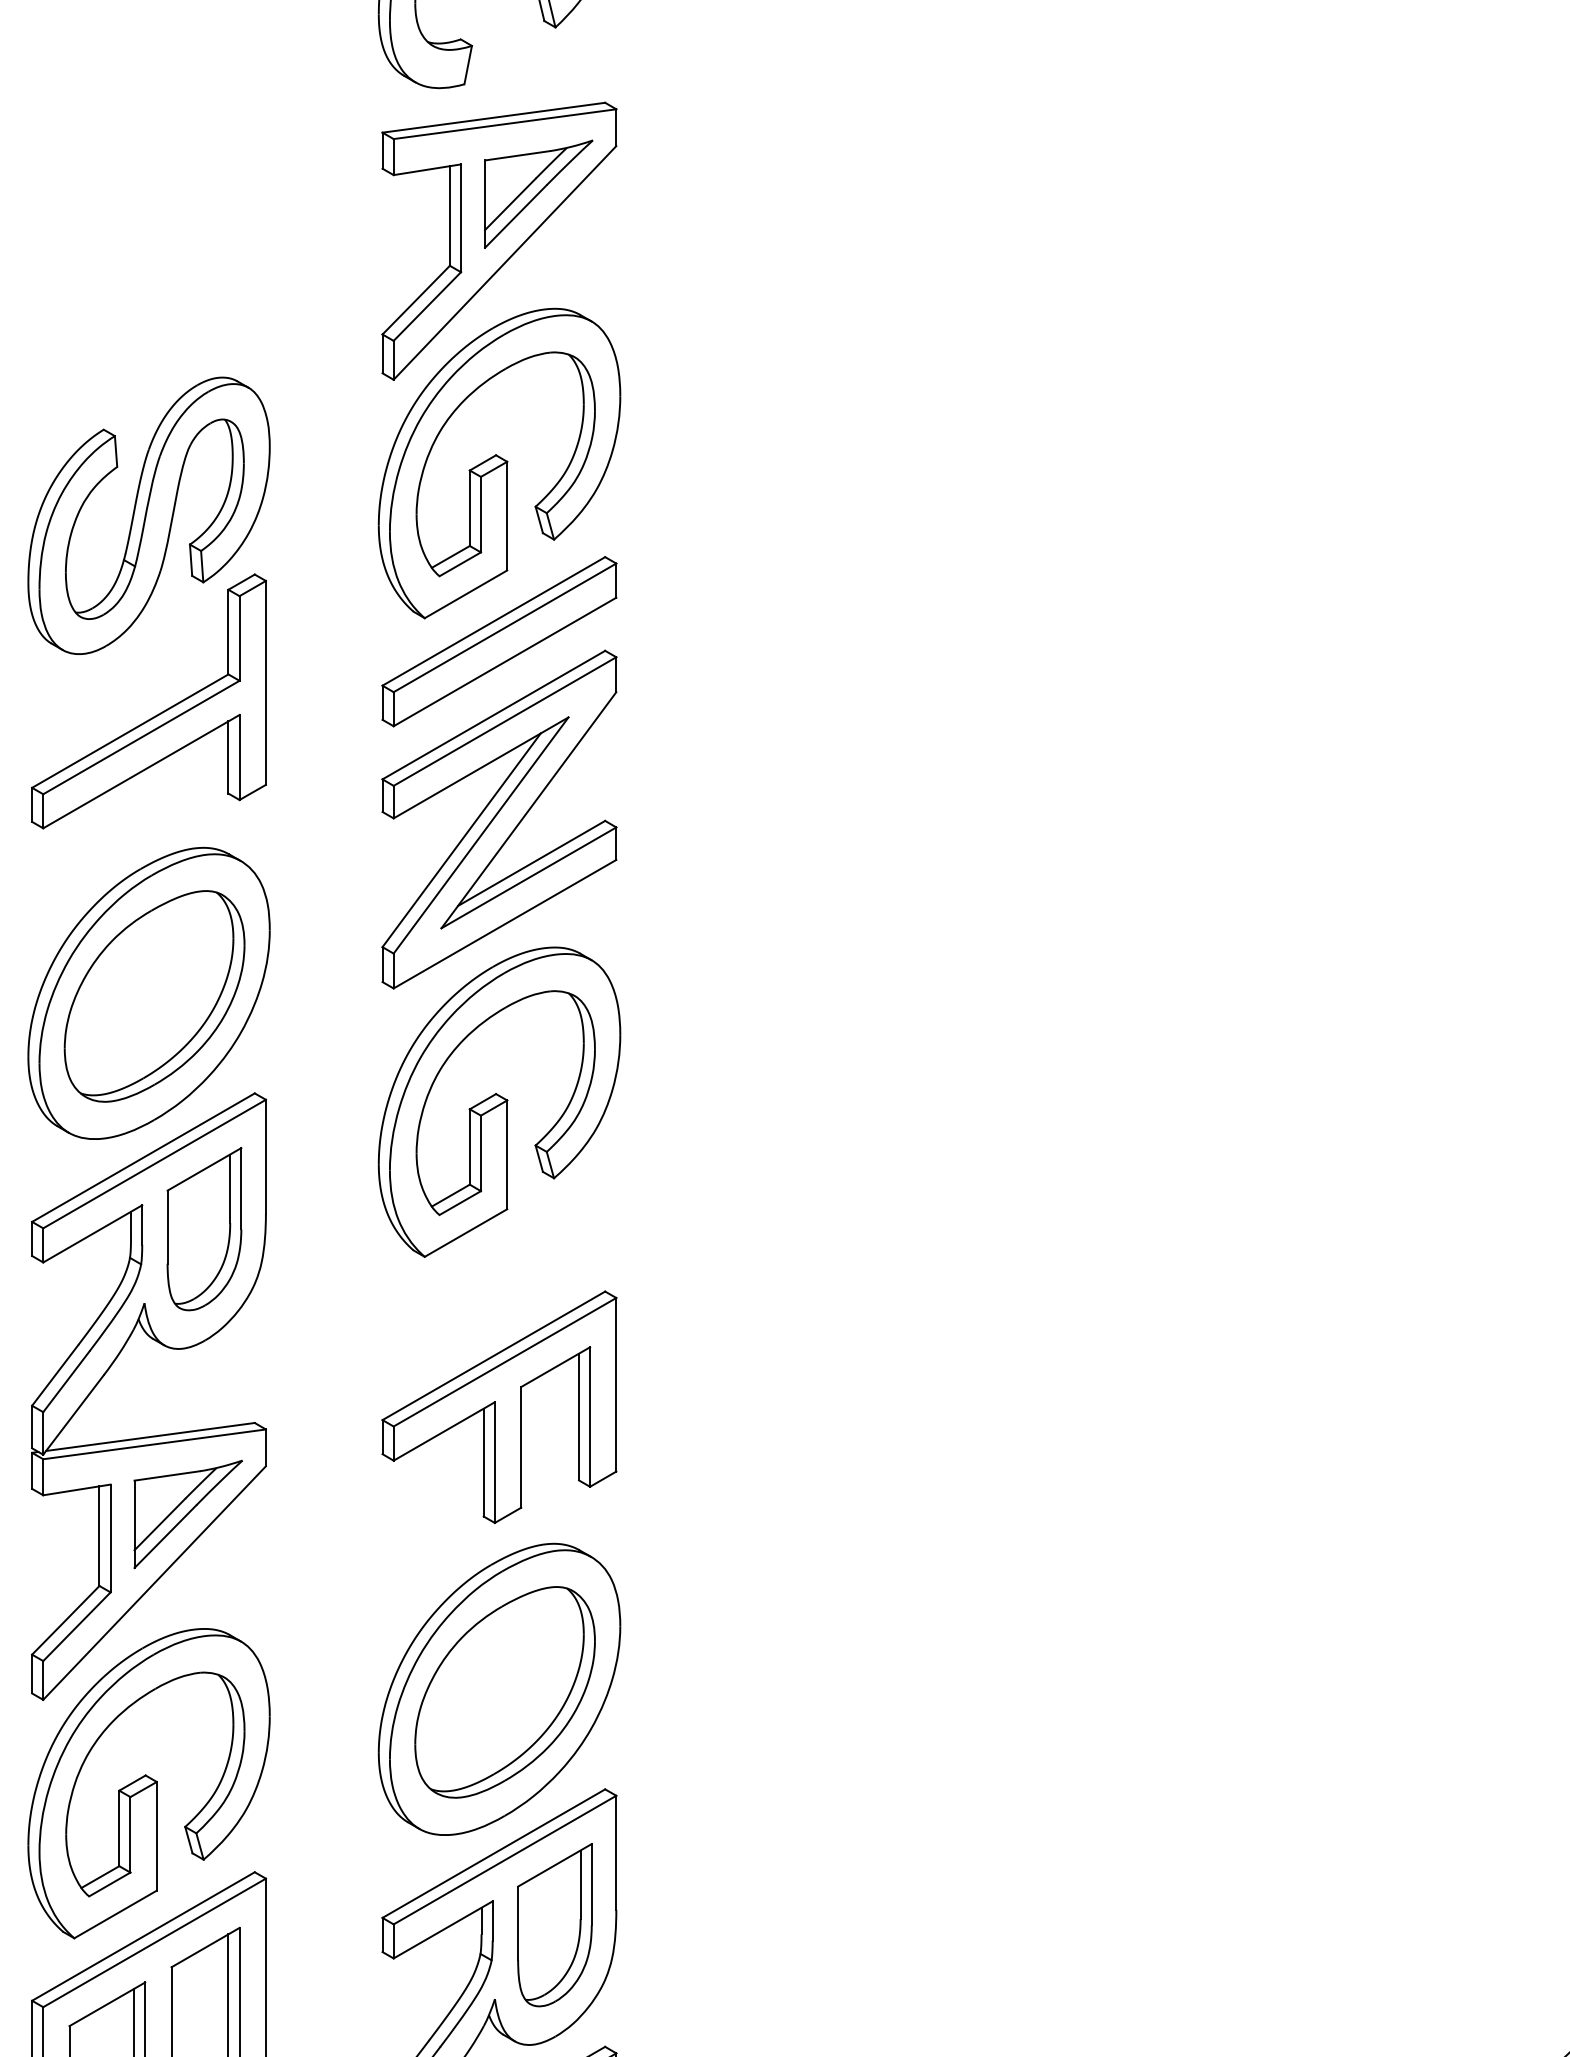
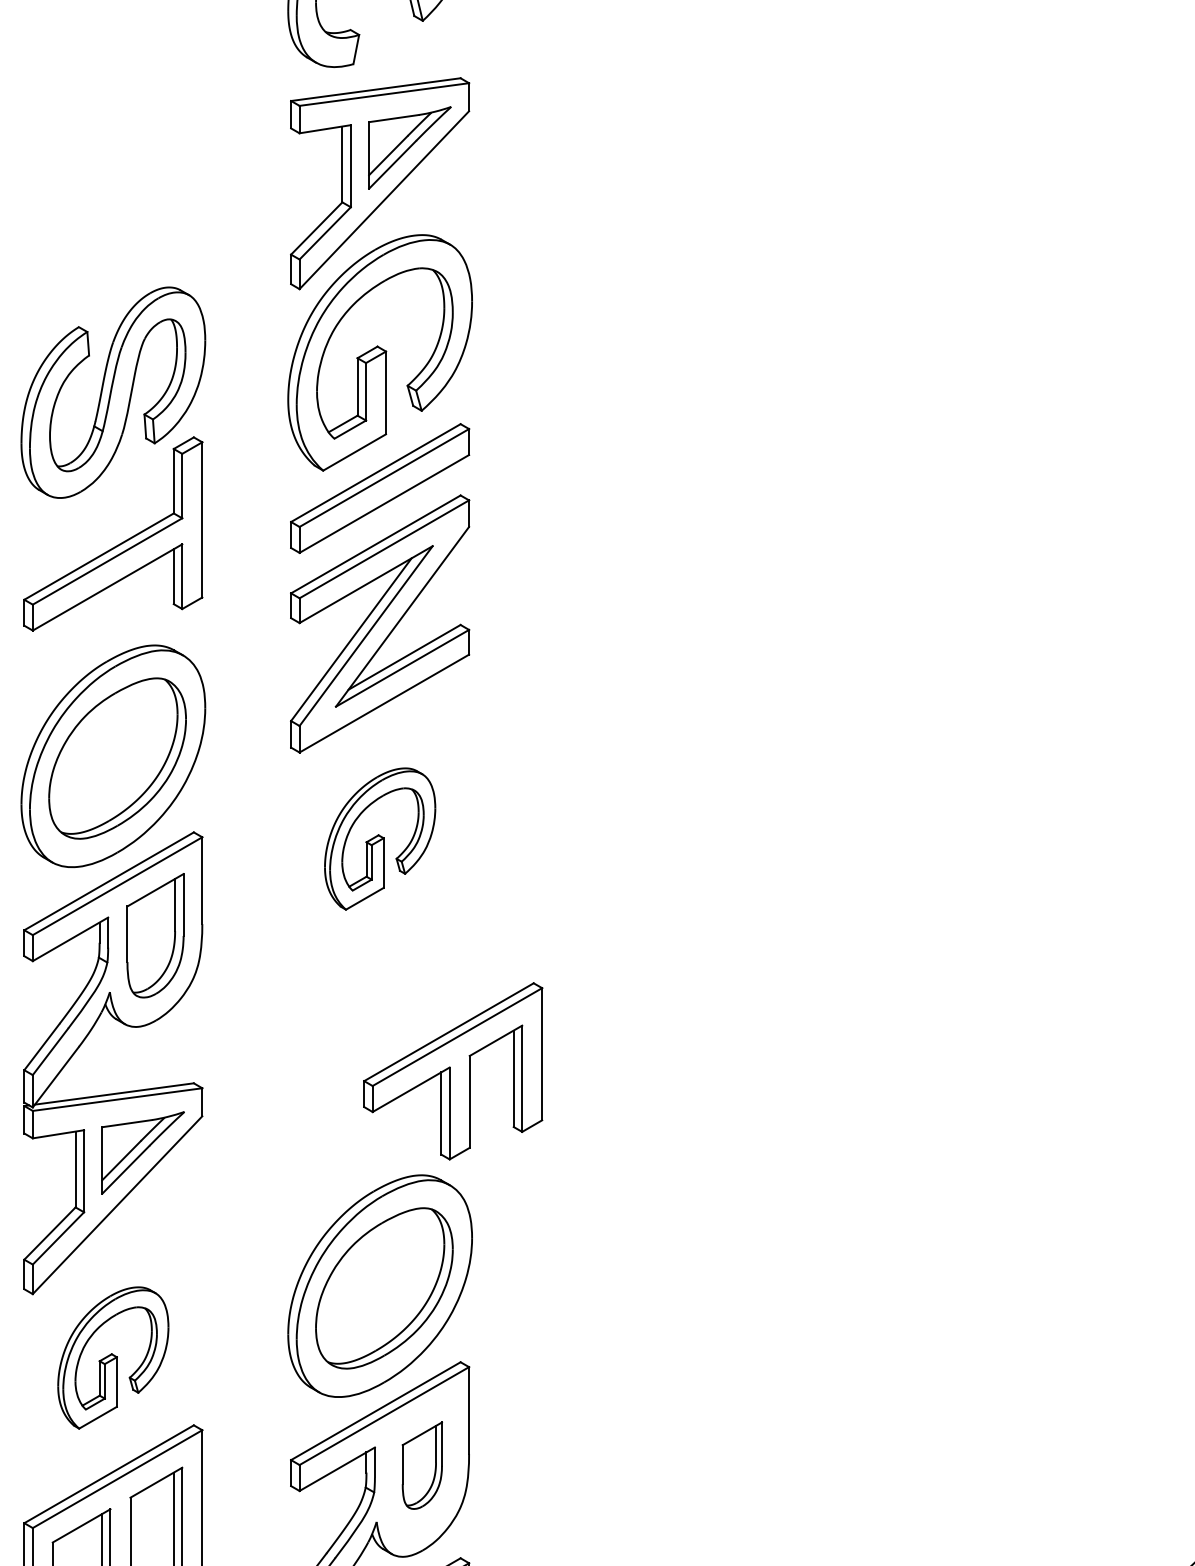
part: (499, 1101) -> (380, 838), size x0.6
part: (499, 1406) -> (453, 1070), moved
part: (148, 1783) -> (112, 1357), size x0.6
part: (554, 1925) -> (422, 1465), size x0.7

